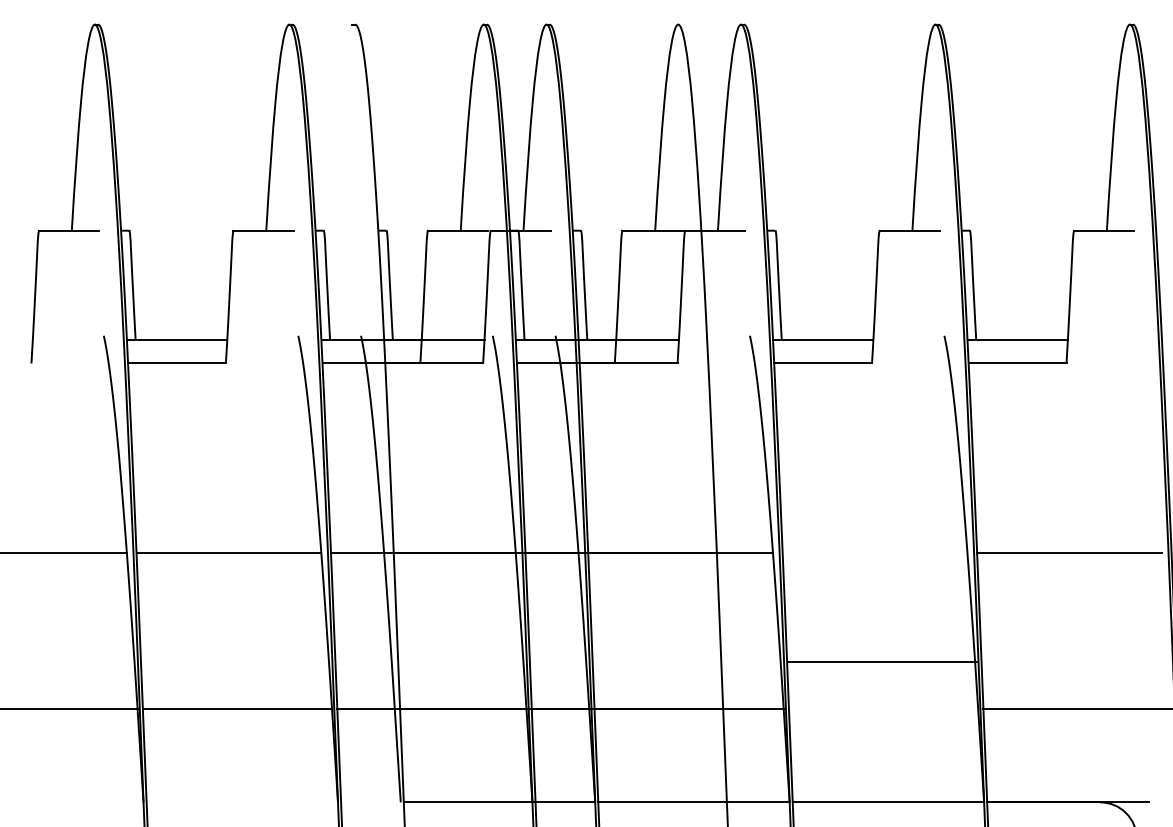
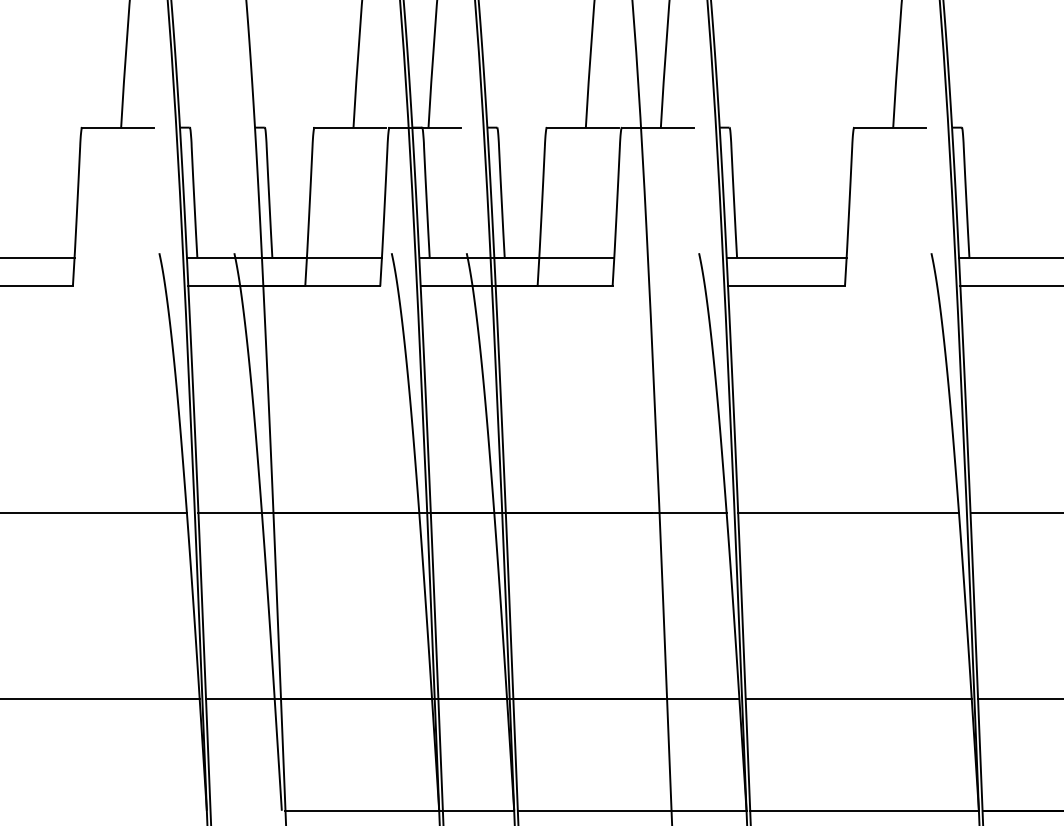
line: (874, 553) -> (847, 513), added
line: (883, 662) -> (858, 699), moved

